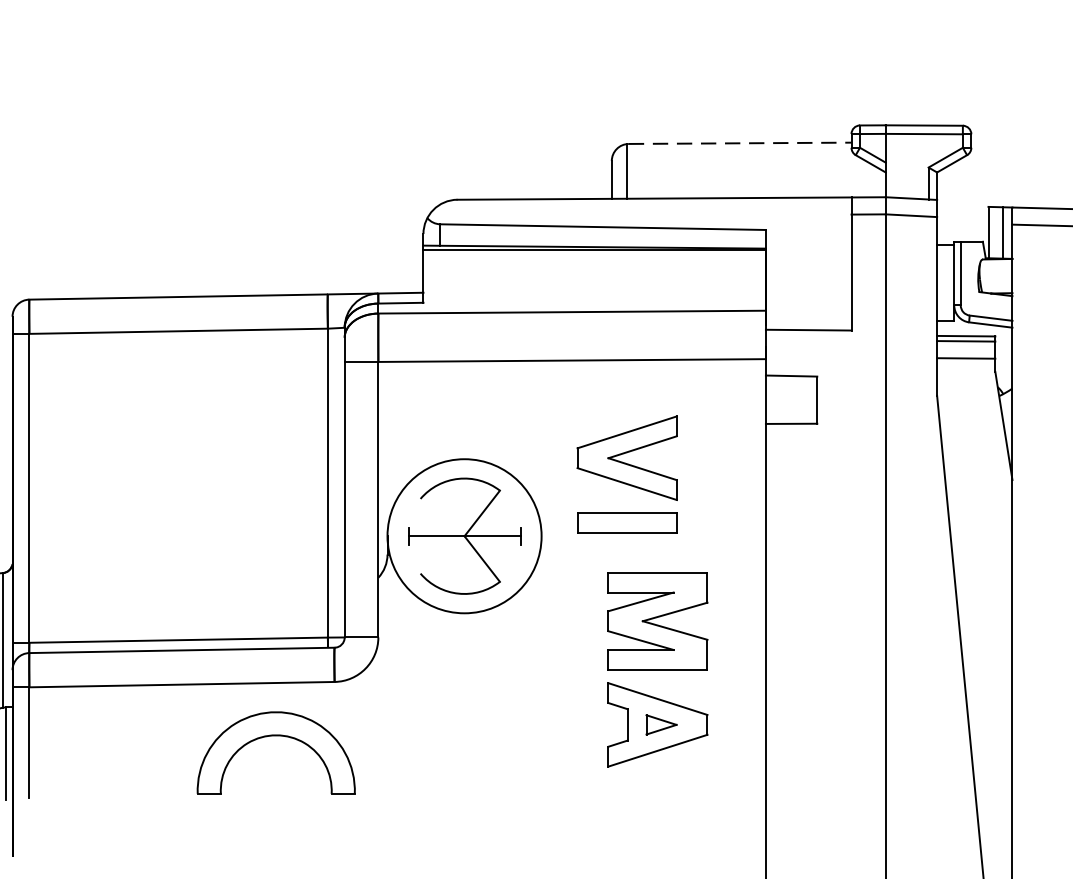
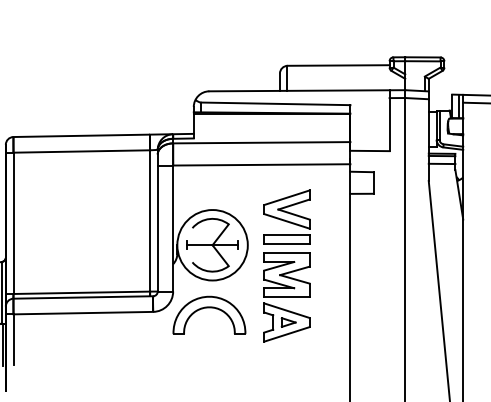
line: (739, 143) -> (338, 65), dashed -> solid
part: (656, 670) -> (286, 297), moved
part: (276, 751) -> (209, 314), moved

